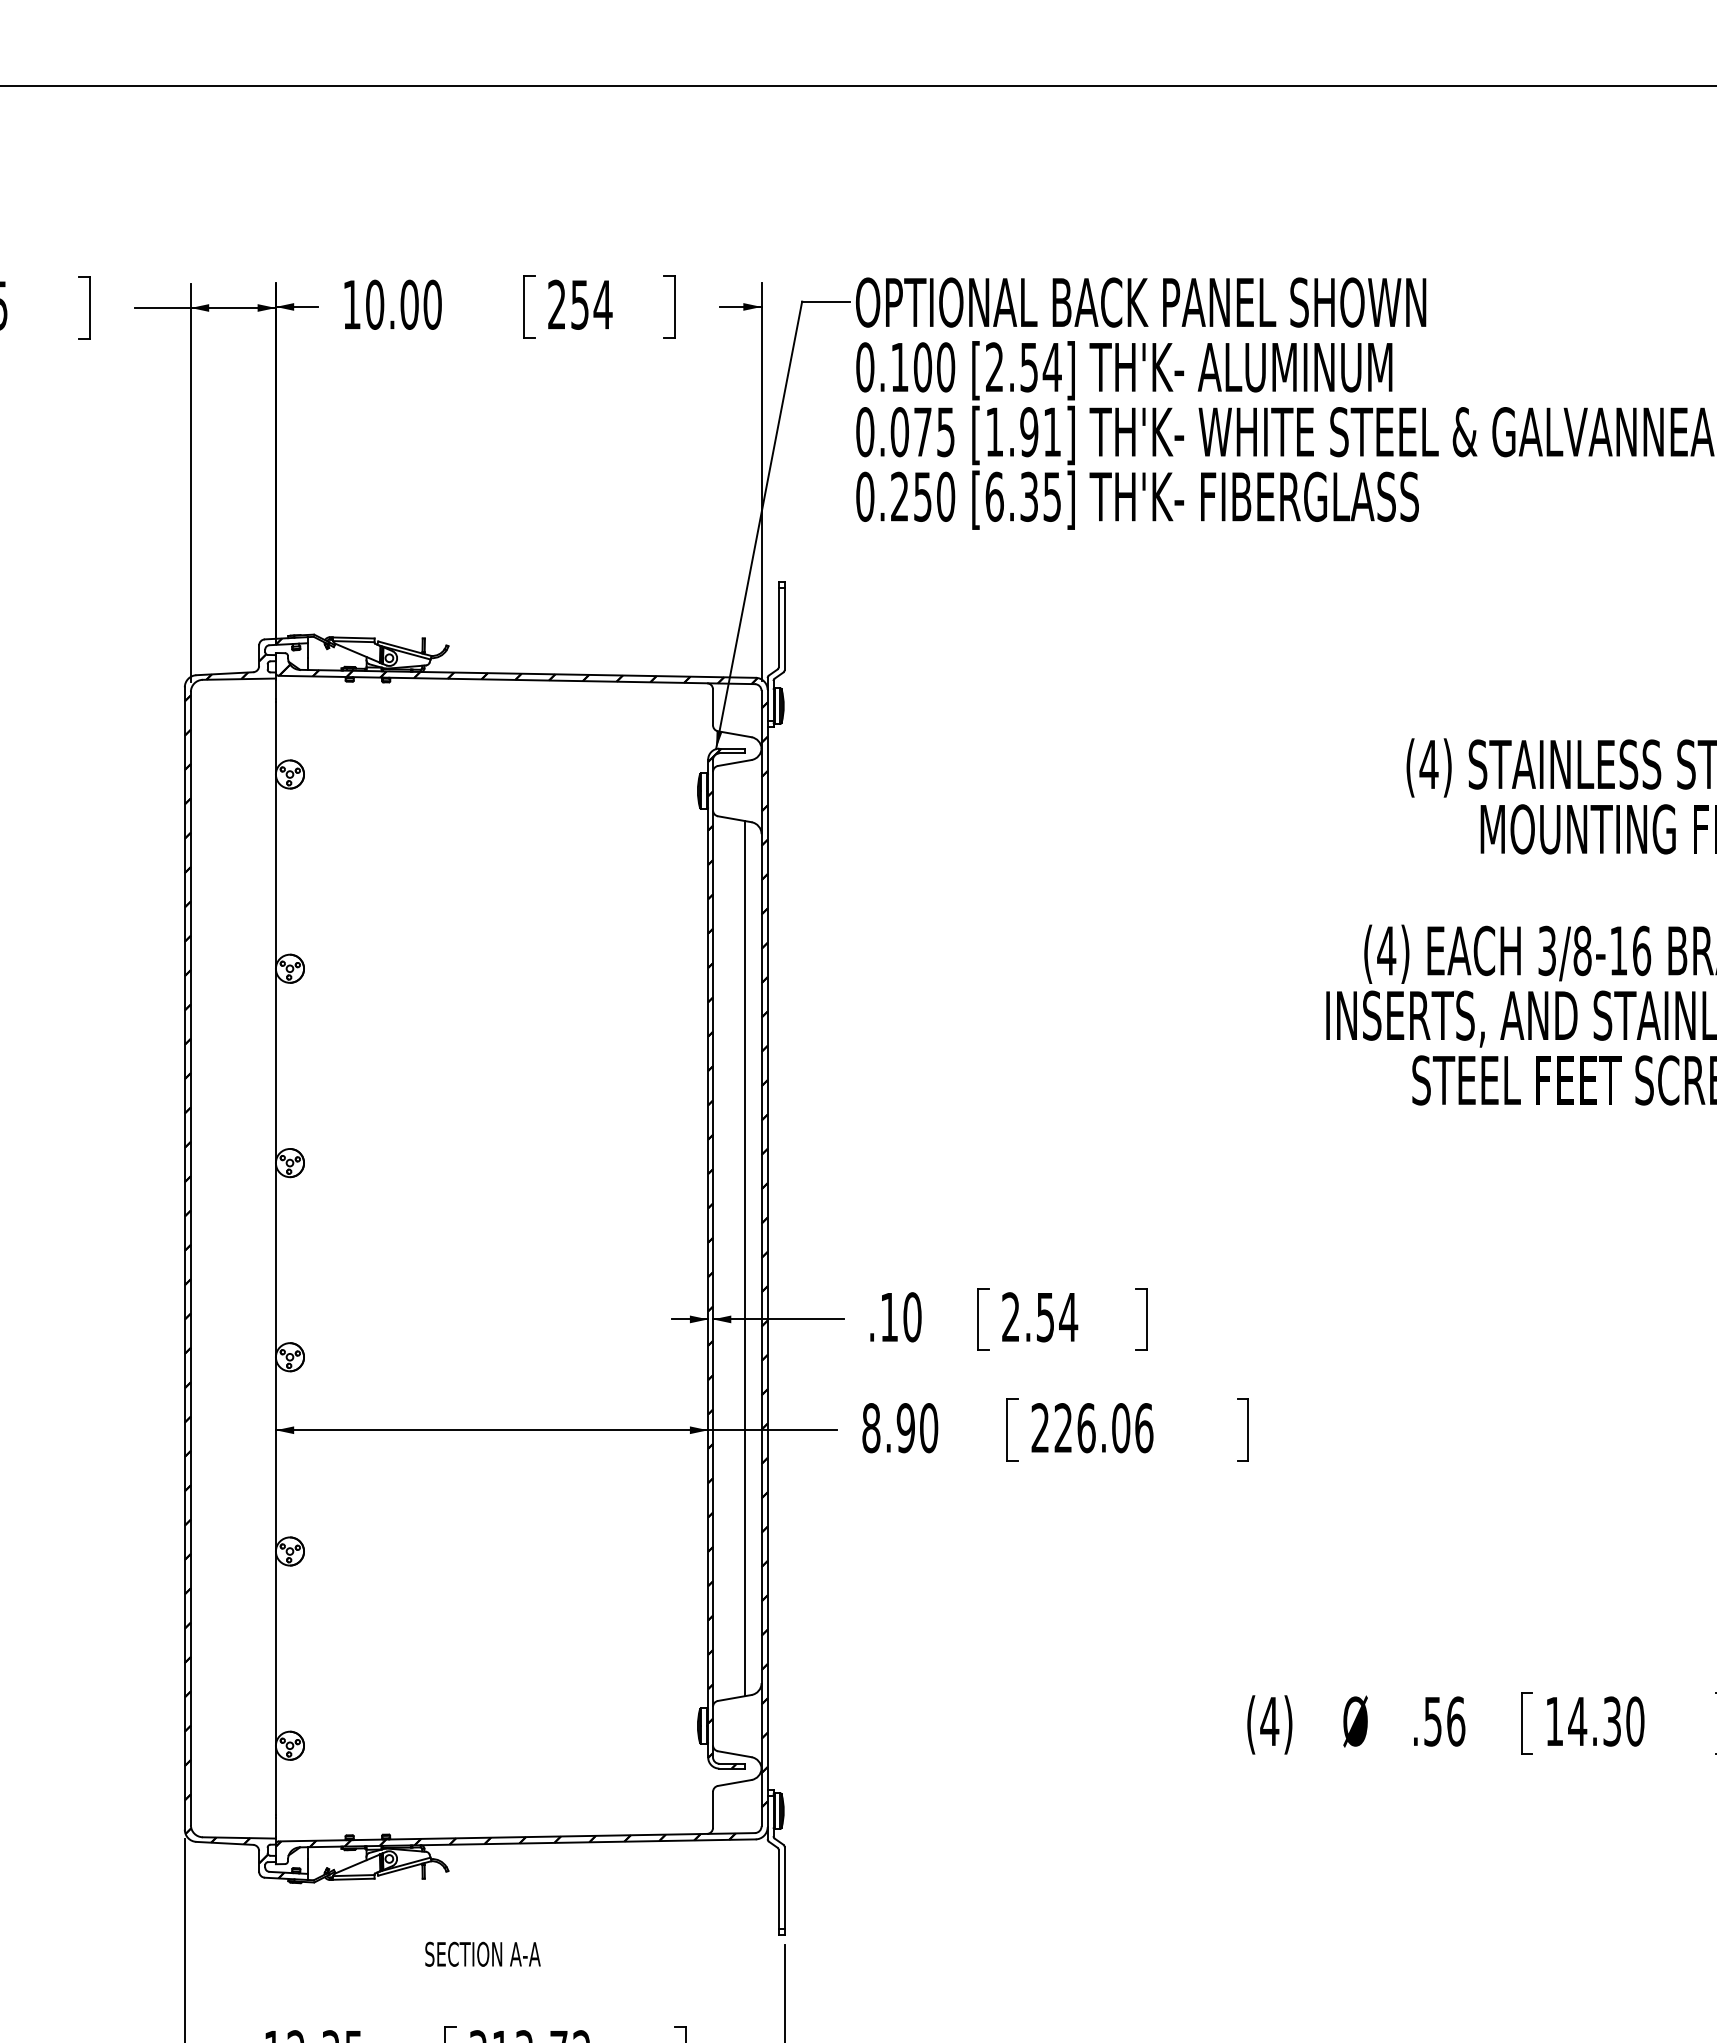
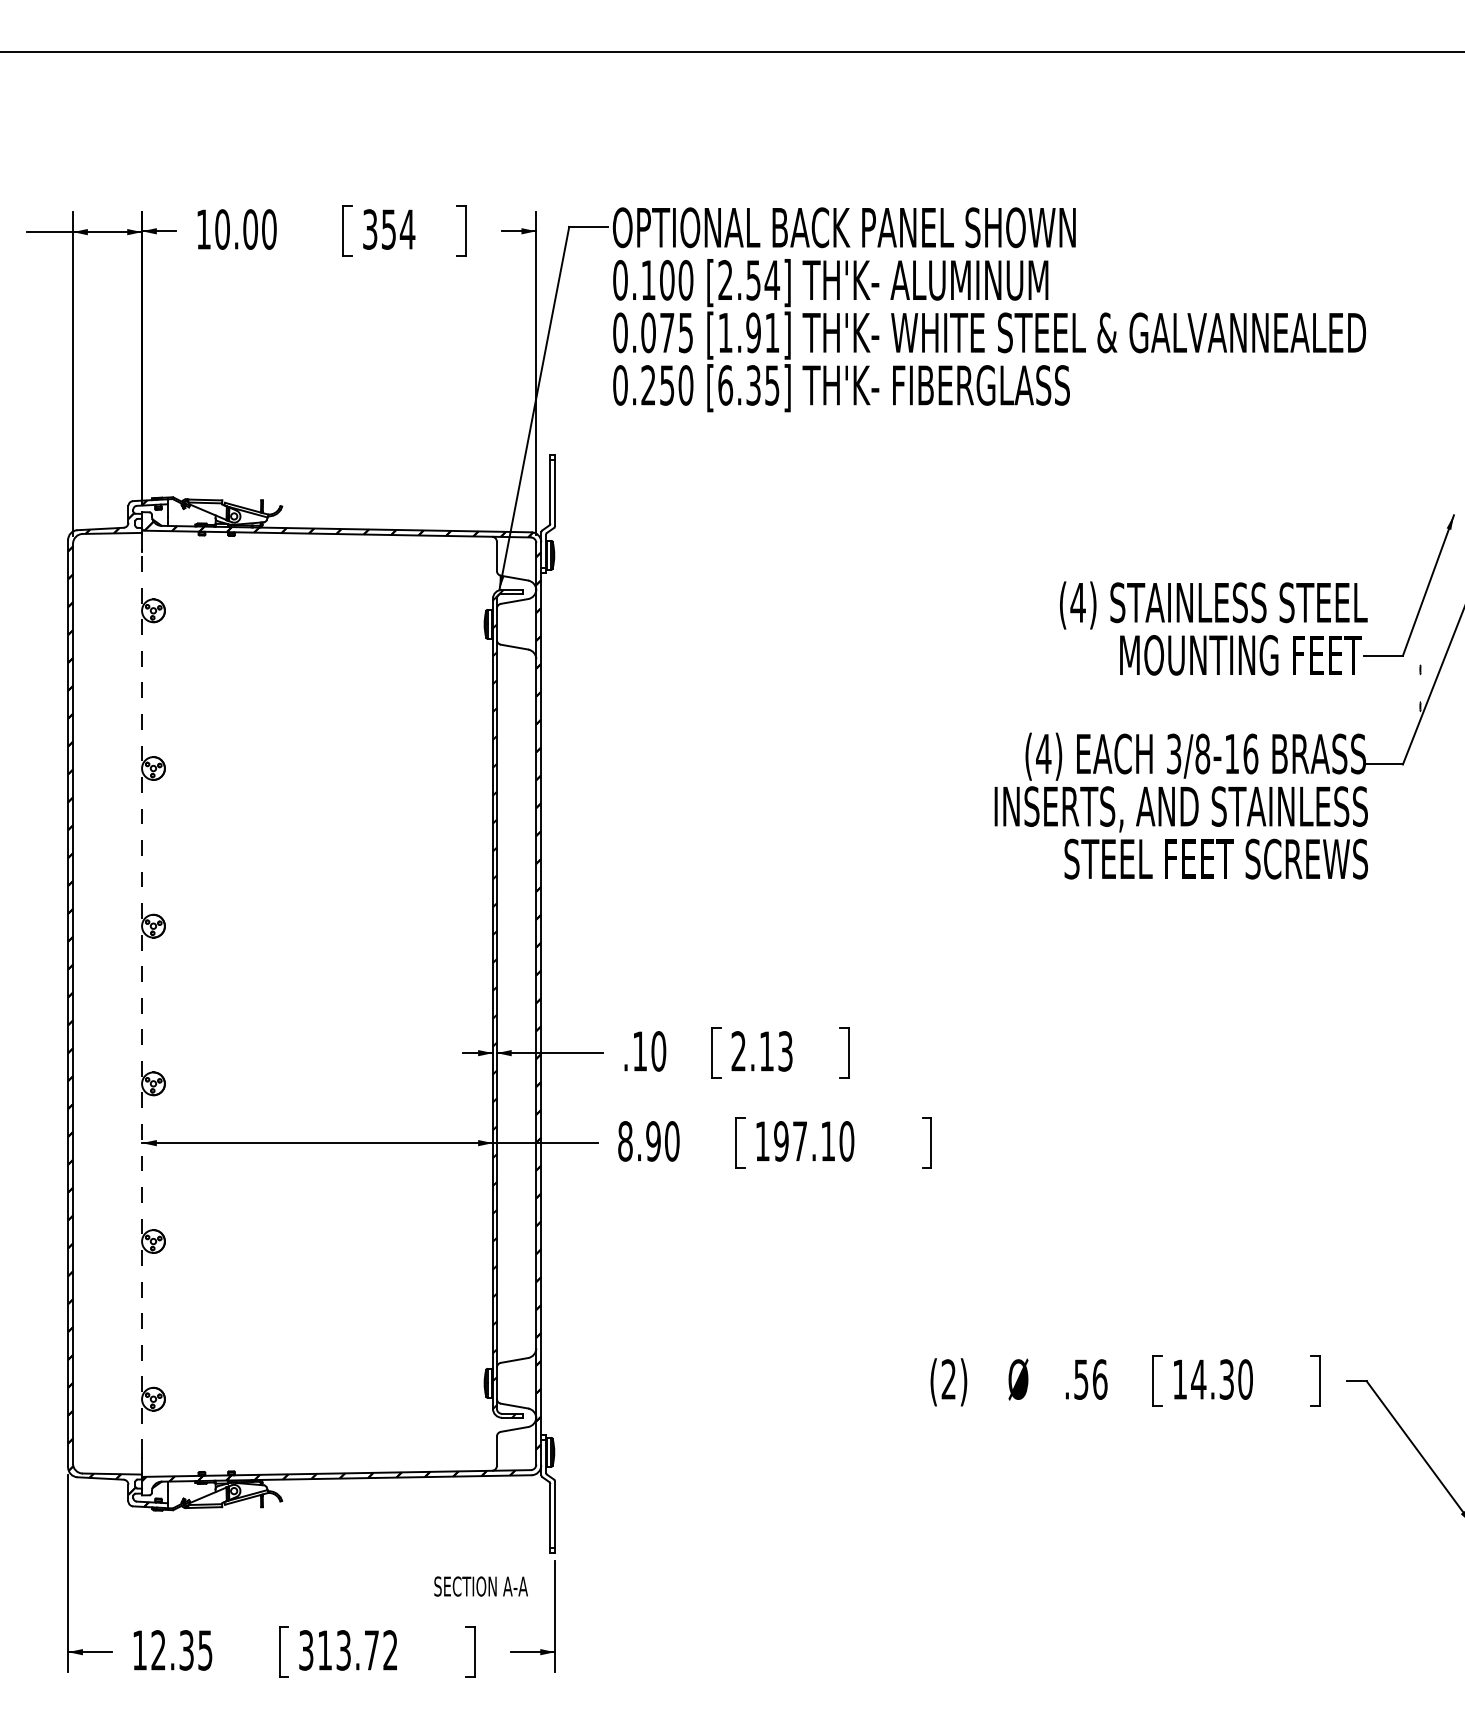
text: (557, 304) -> (370, 229), 254 -> 354
line: (276, 1258) -> (142, 1003), solid -> dashed
hatch: (722, 1258) -> (504, 1003), removed
line: (744, 1258) -> (522, 1003), removed
text: (1057, 1317) -> (776, 1051), 2.54 -> 2.13
text: (1091, 1428) -> (804, 1141), 226.06 -> 197.10
text: (1269, 1721) -> (948, 1379), (4) -> (2)
text: (482, 1954) -> (480, 1586), moved

